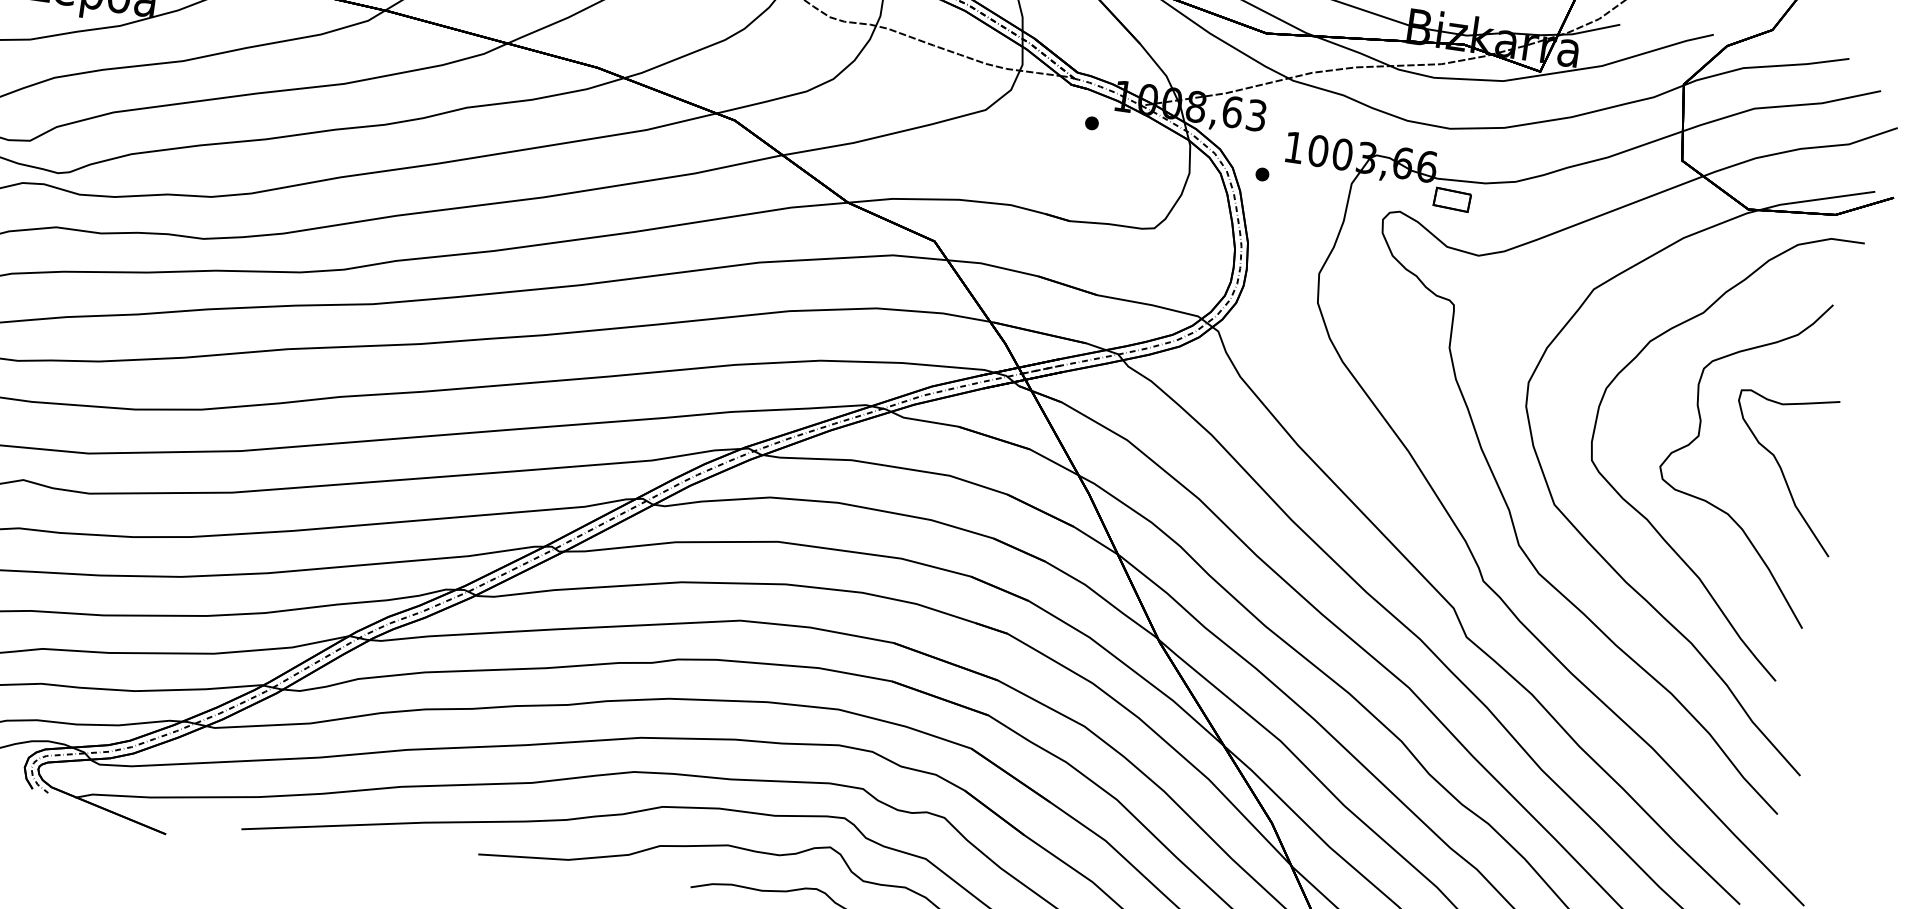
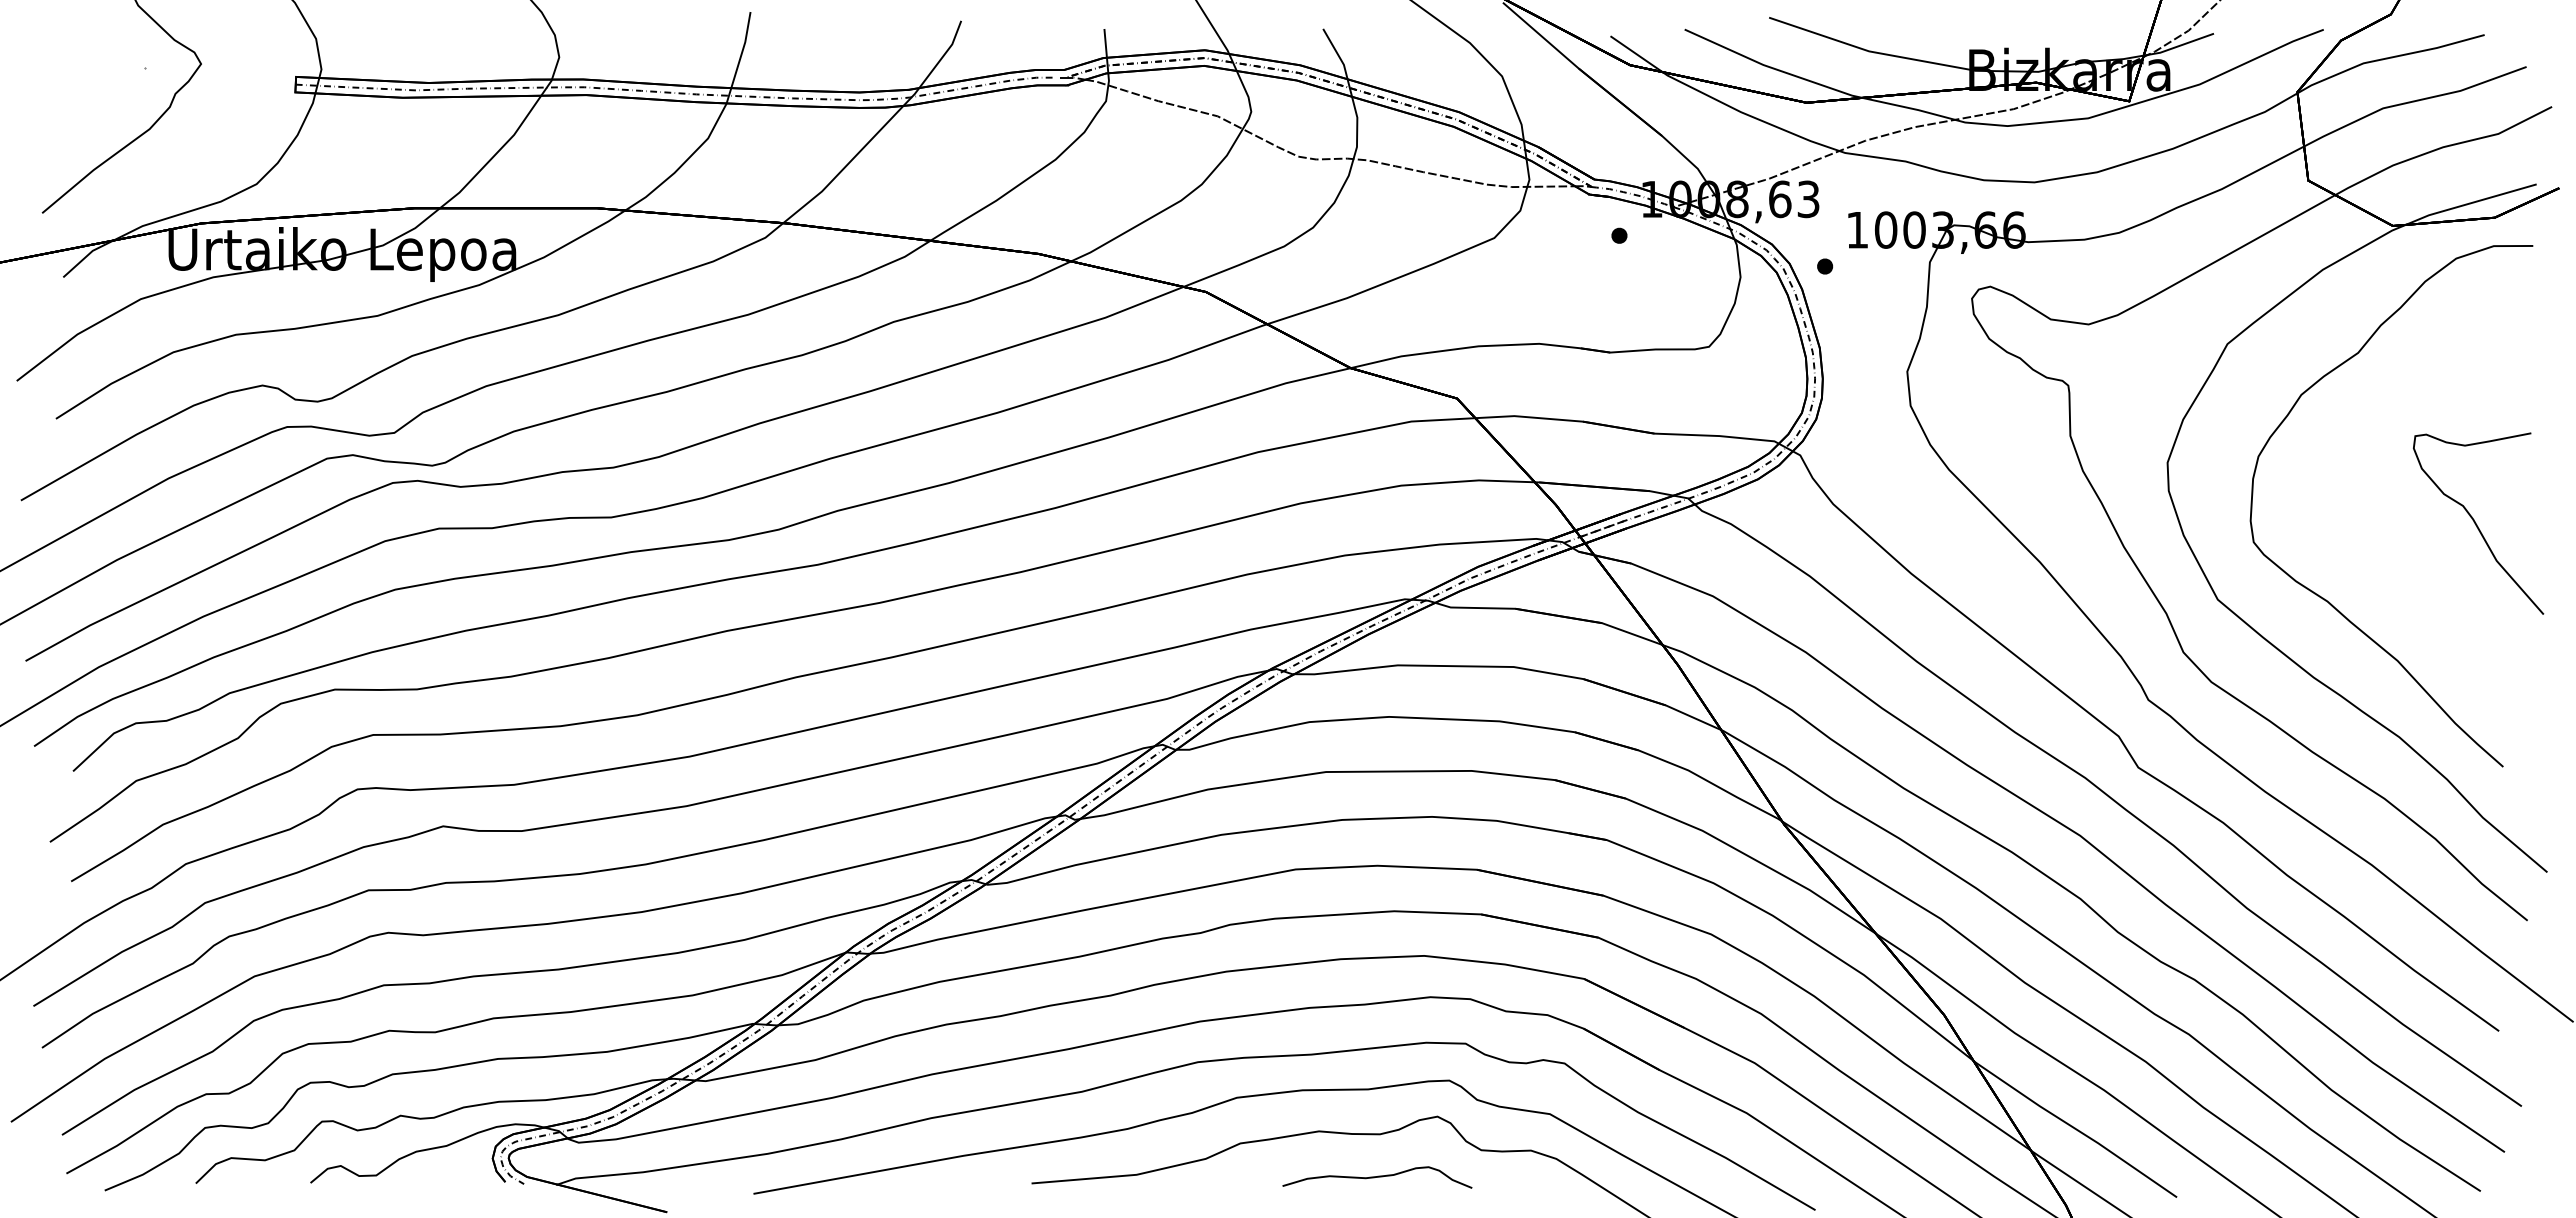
part: (1452, 199) -> (2048, 263), removed
curve: (1698, 437) -> (2373, 497), removed

